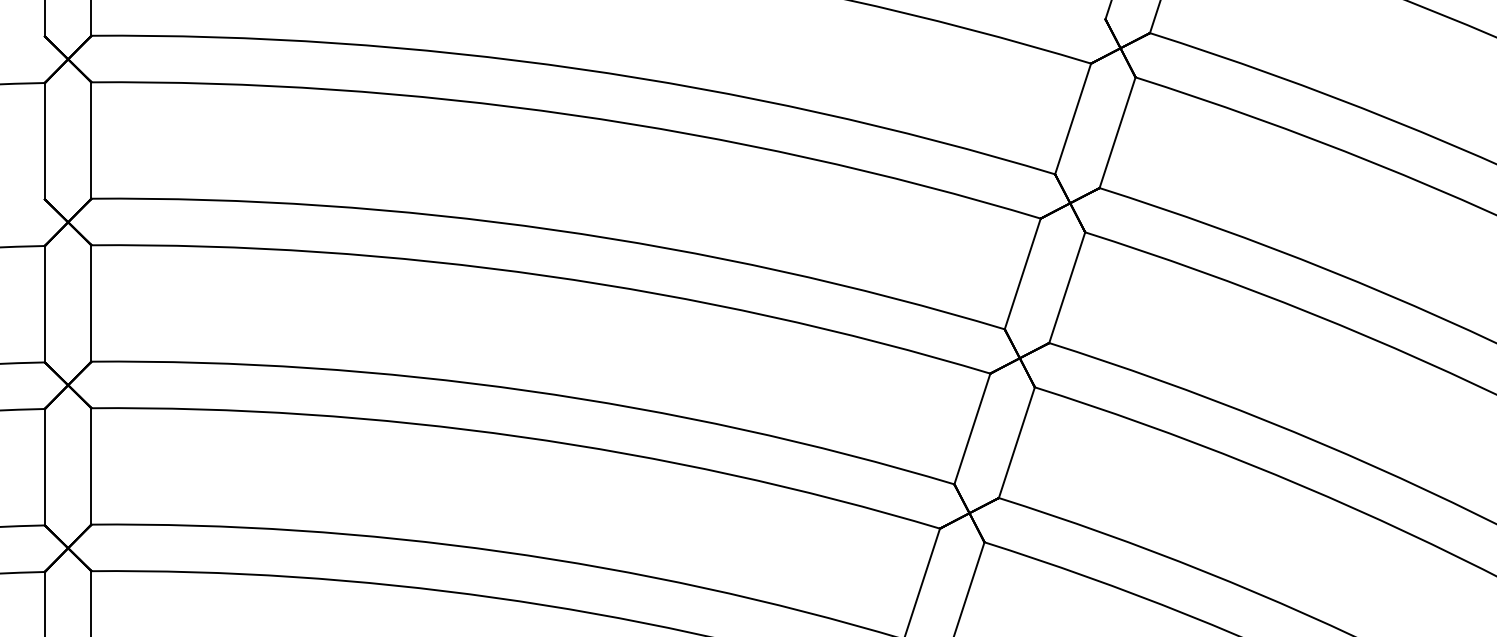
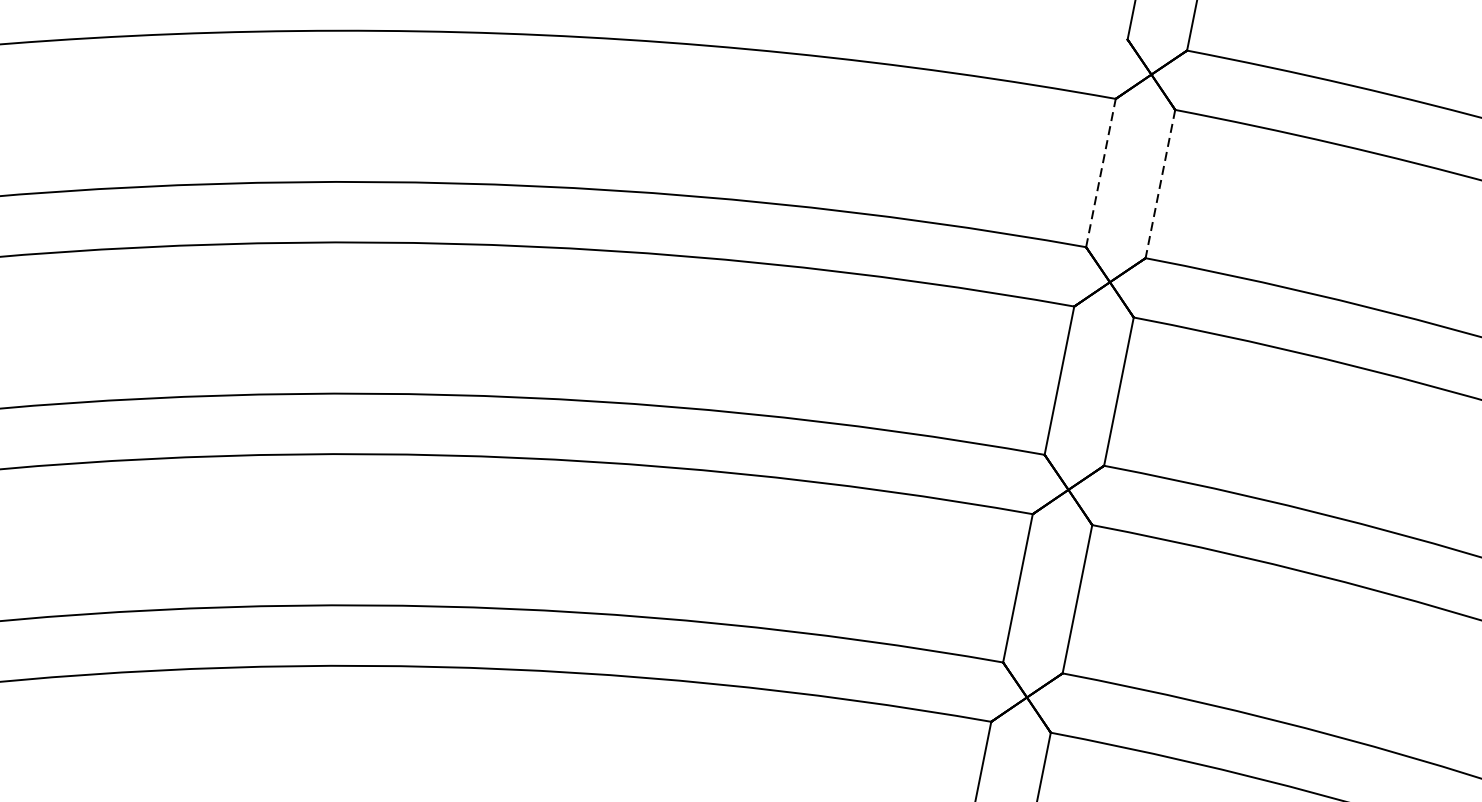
line: (1073, 118) -> (1101, 172), solid -> dashed
line: (1117, 133) -> (1160, 185), solid -> dashed

